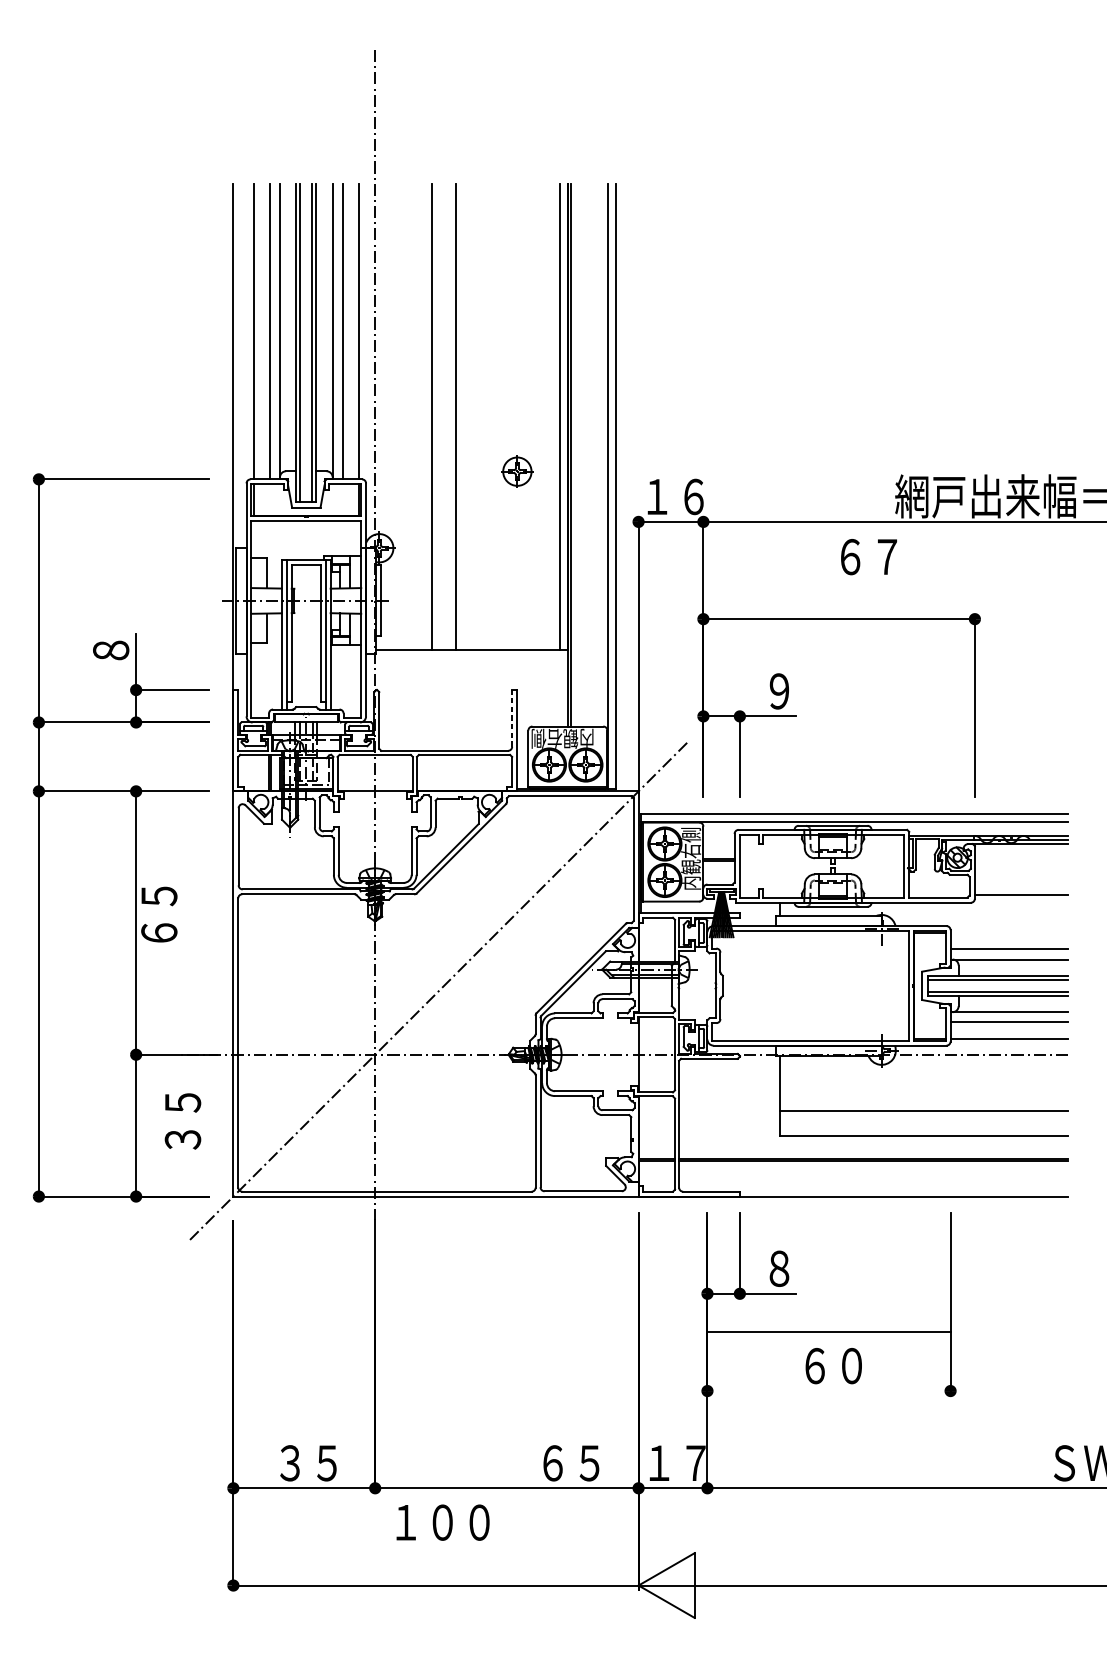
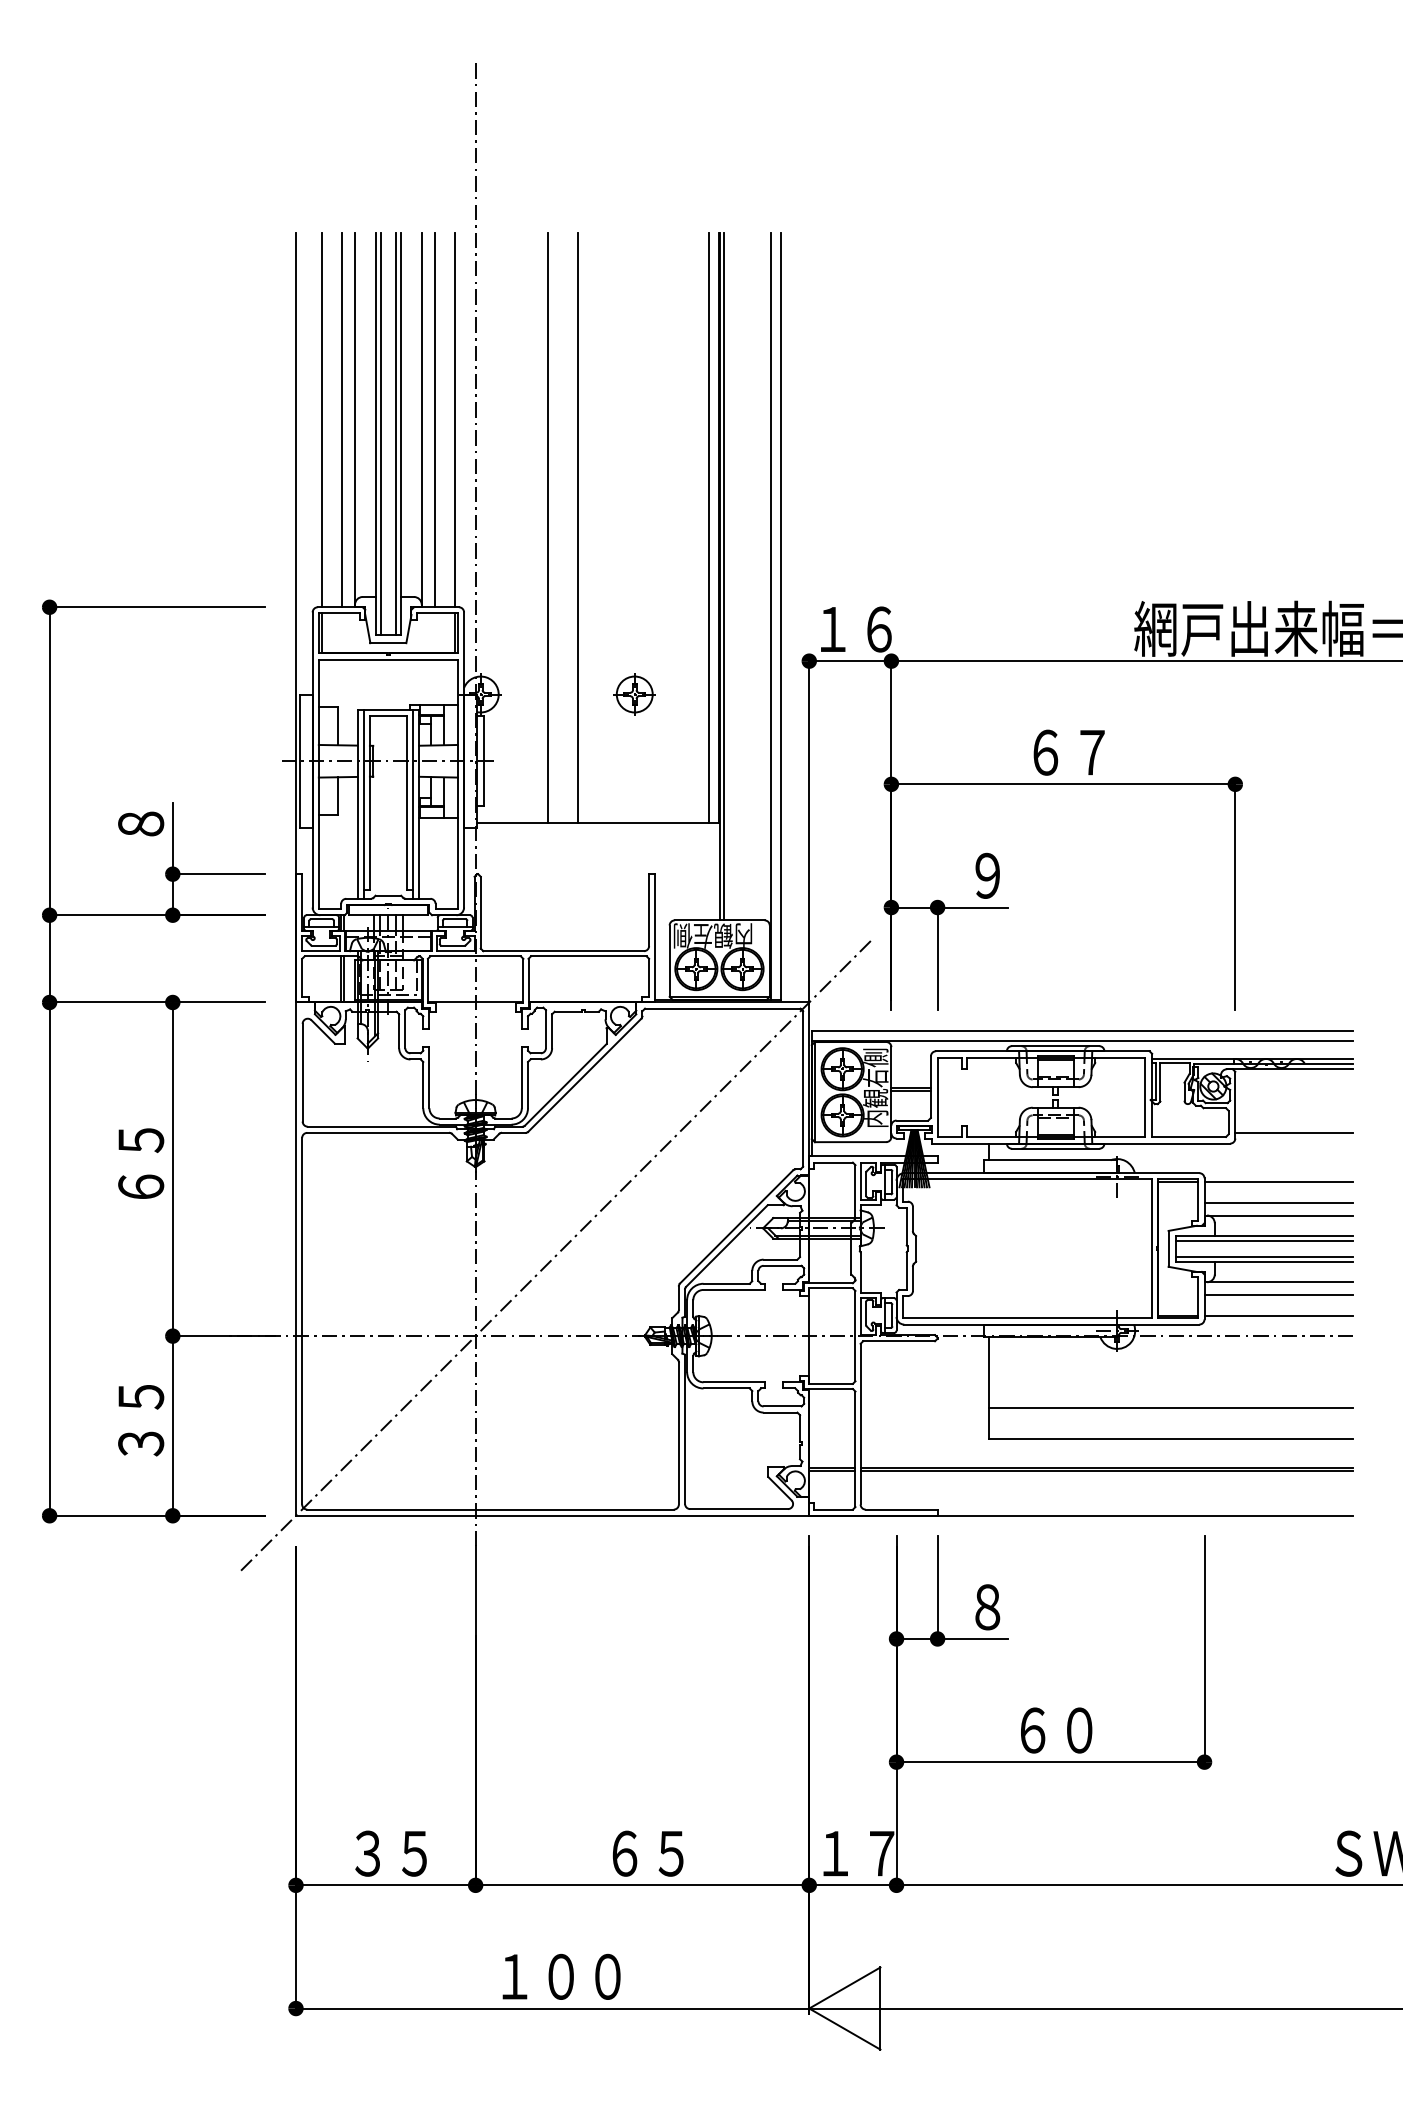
part: (517, 471) -> (634, 694), moved
text: (868, 556) -> (1068, 752), moved
line: (512, 718) -> (649, 910), dashed -> solid
text: (555, 738) -> (703, 935), 内観右側 -> 内観左側
text: (159, 914) -> (141, 1163), moved
line: (1008, 933) -> (1278, 1182), added
text: (183, 1121) -> (141, 1420), moved
line: (829, 1332) -> (1050, 1762), moved
text: (570, 1463) -> (647, 1853), moved
text: (442, 1522) -> (561, 1976), moved

